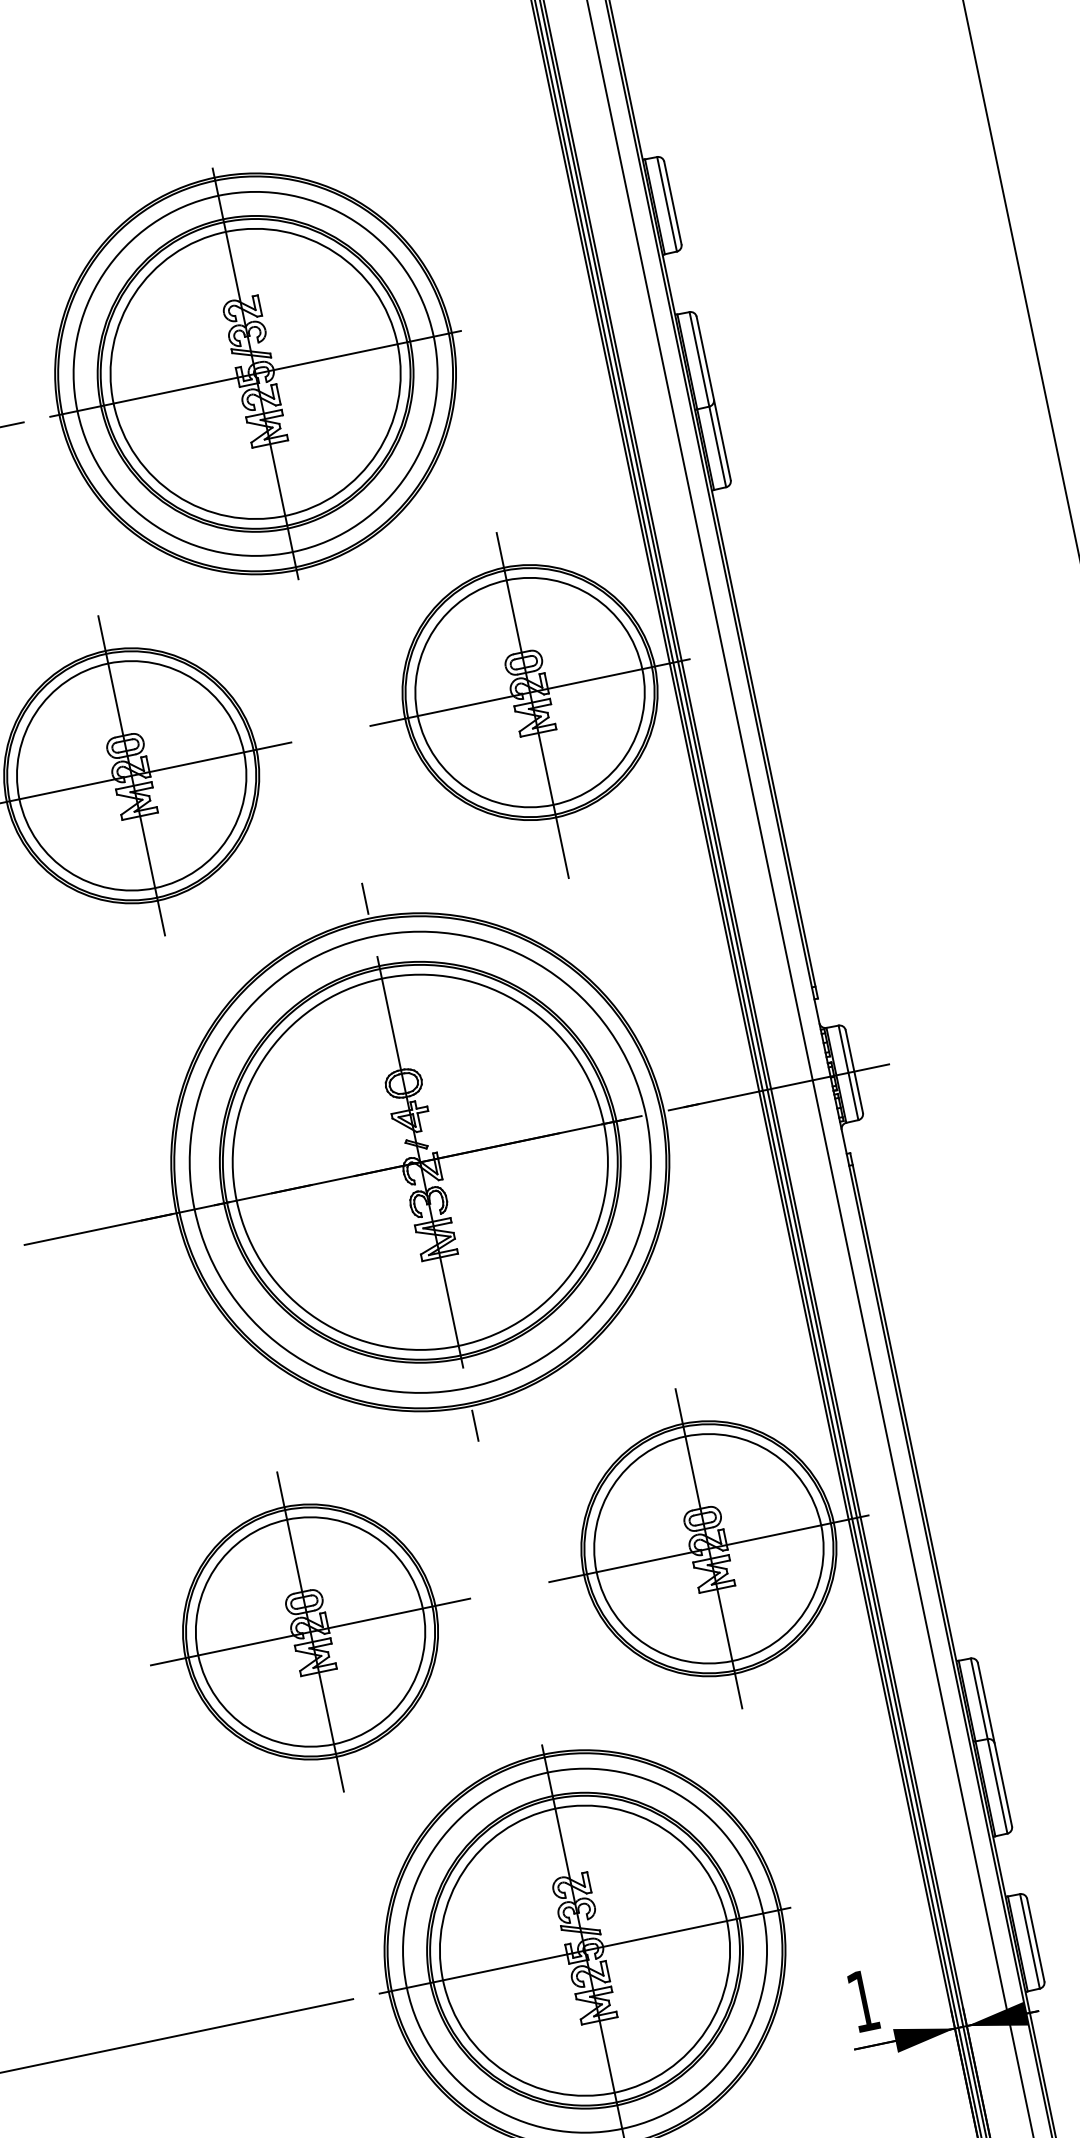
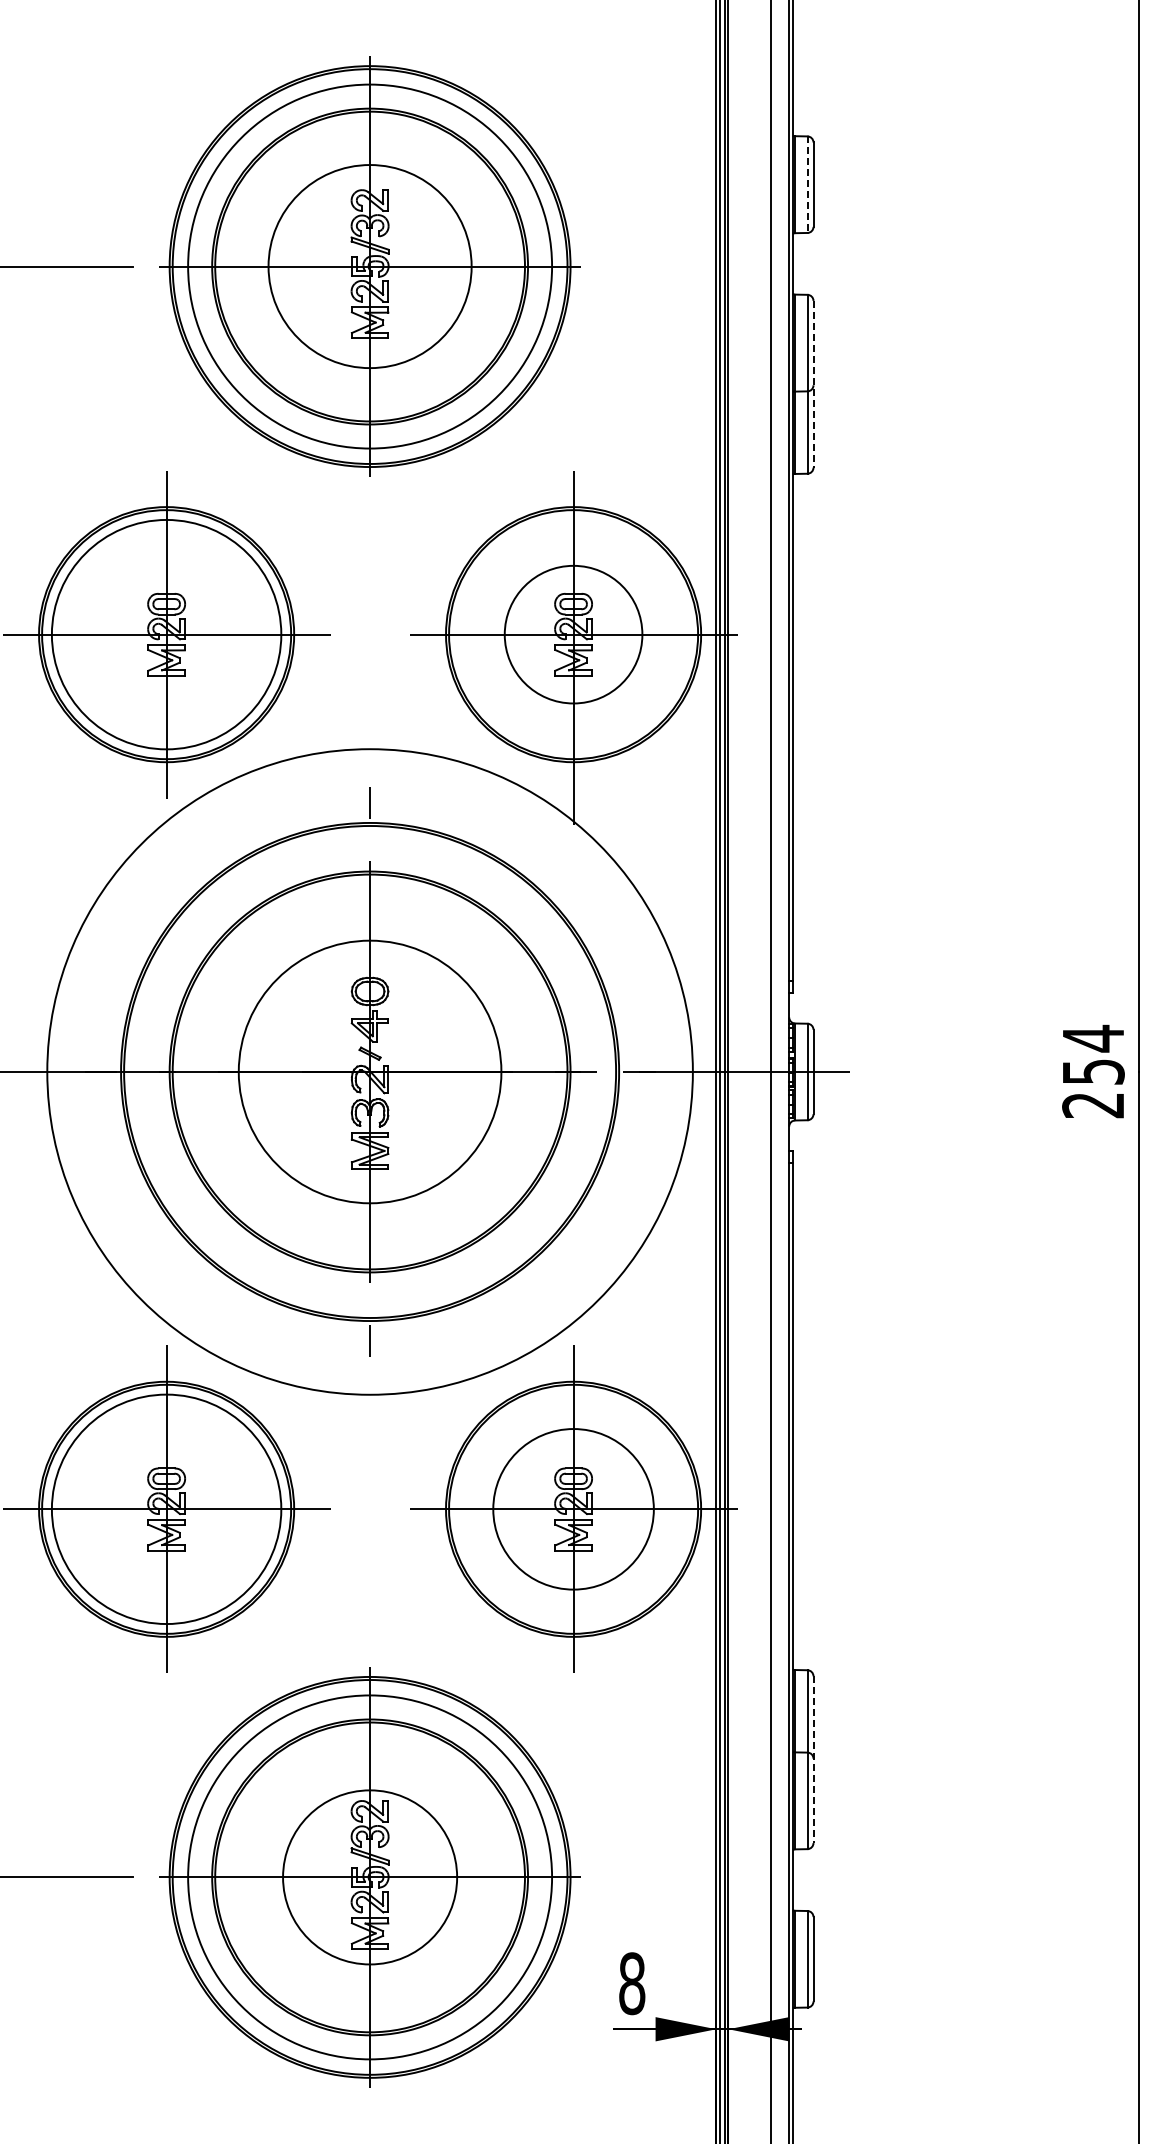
line: (667, 205) -> (807, 185), solid -> dashed
circle: (255, 373) -> (370, 266), size x0.7
line: (713, 398) -> (813, 384), solid -> dashed
circle: (529, 692) -> (573, 634), size x0.6
circle: (419, 1161) -> (369, 1071), size x0.7
circle: (419, 1161) -> (369, 1071), size x1.4
circle: (708, 1548) -> (573, 1509), size x0.7
line: (995, 1745) -> (813, 1760), solid -> dashed
circle: (585, 1950) -> (370, 1877), size x0.6
text: (863, 2000) -> (632, 1983), 1 -> 8

